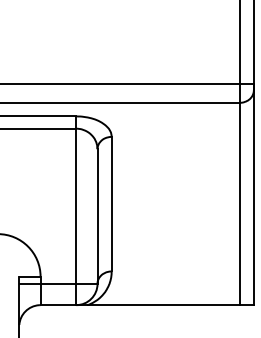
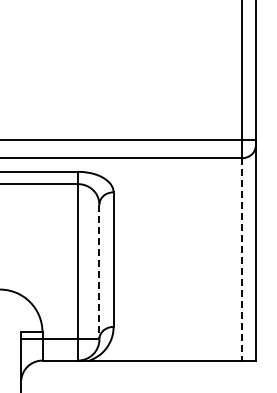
line: (239, 204) -> (241, 259), solid -> dashed
line: (97, 217) -> (99, 272), solid -> dashed

